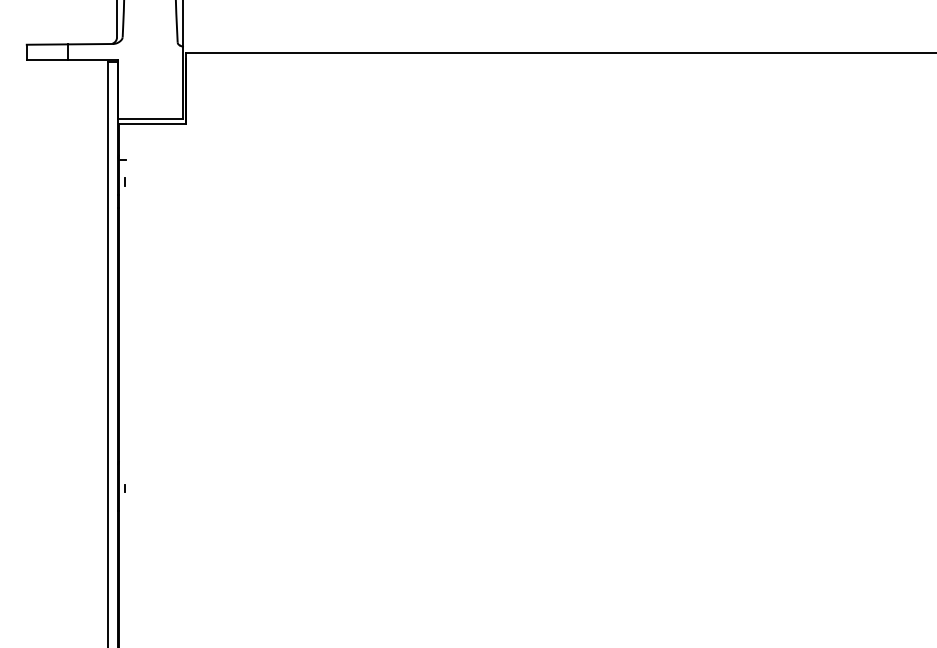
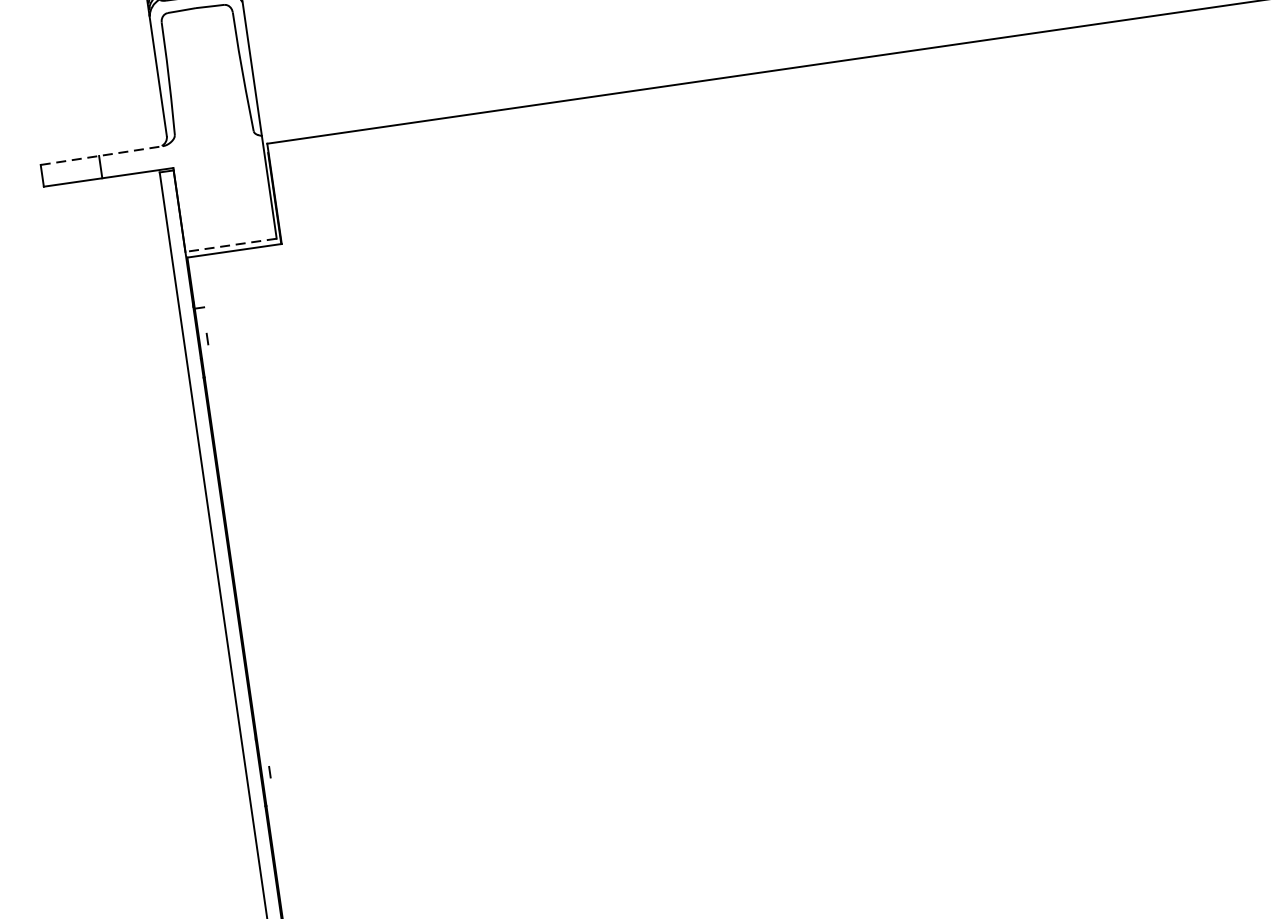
line: (70, 44) -> (102, 155), solid -> dashed
line: (150, 119) -> (230, 245), solid -> dashed

